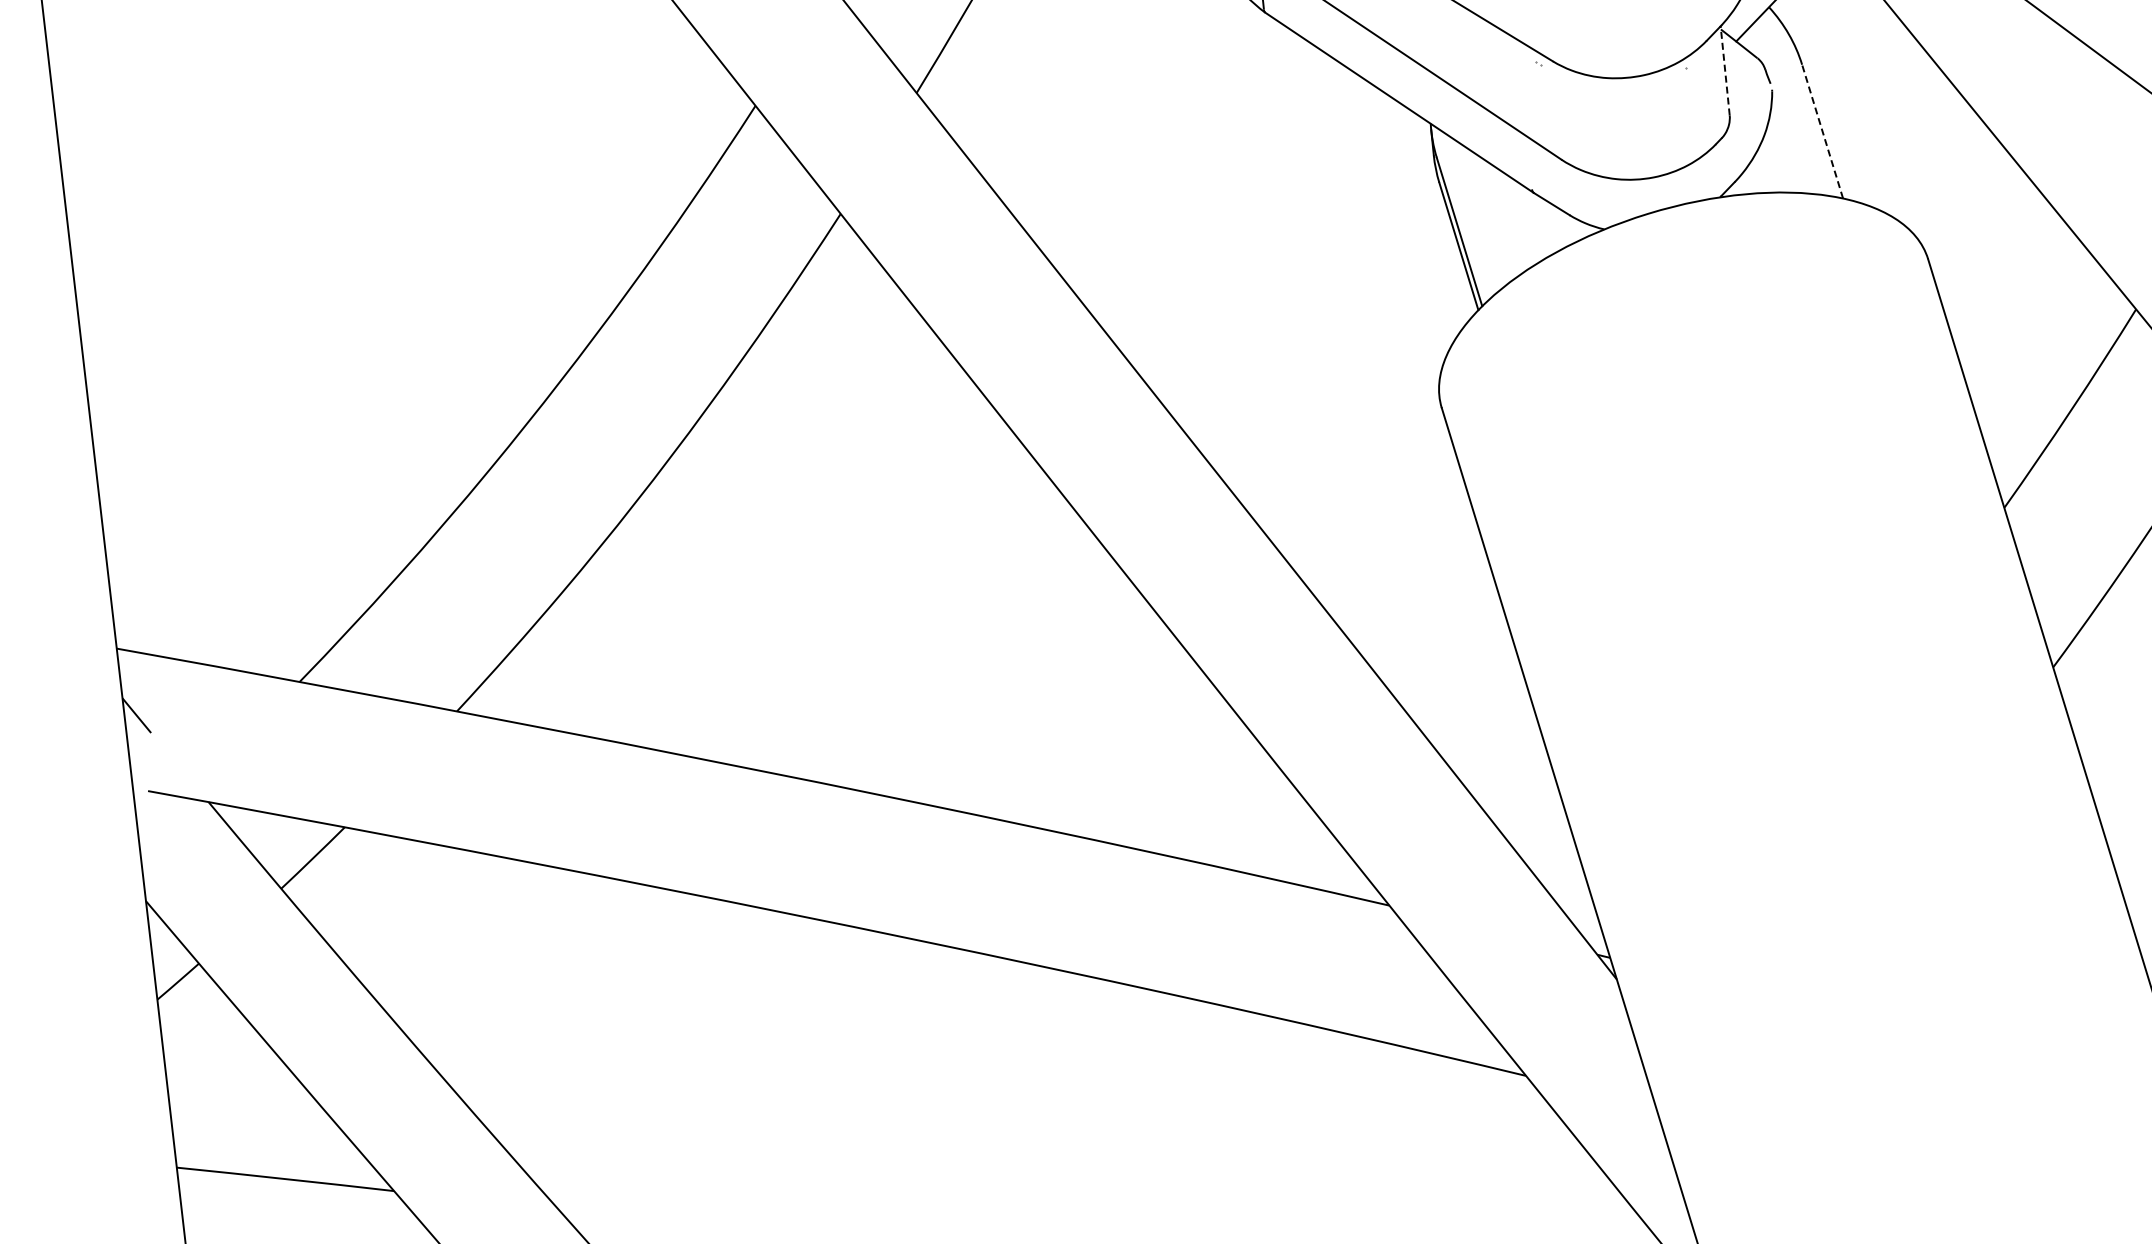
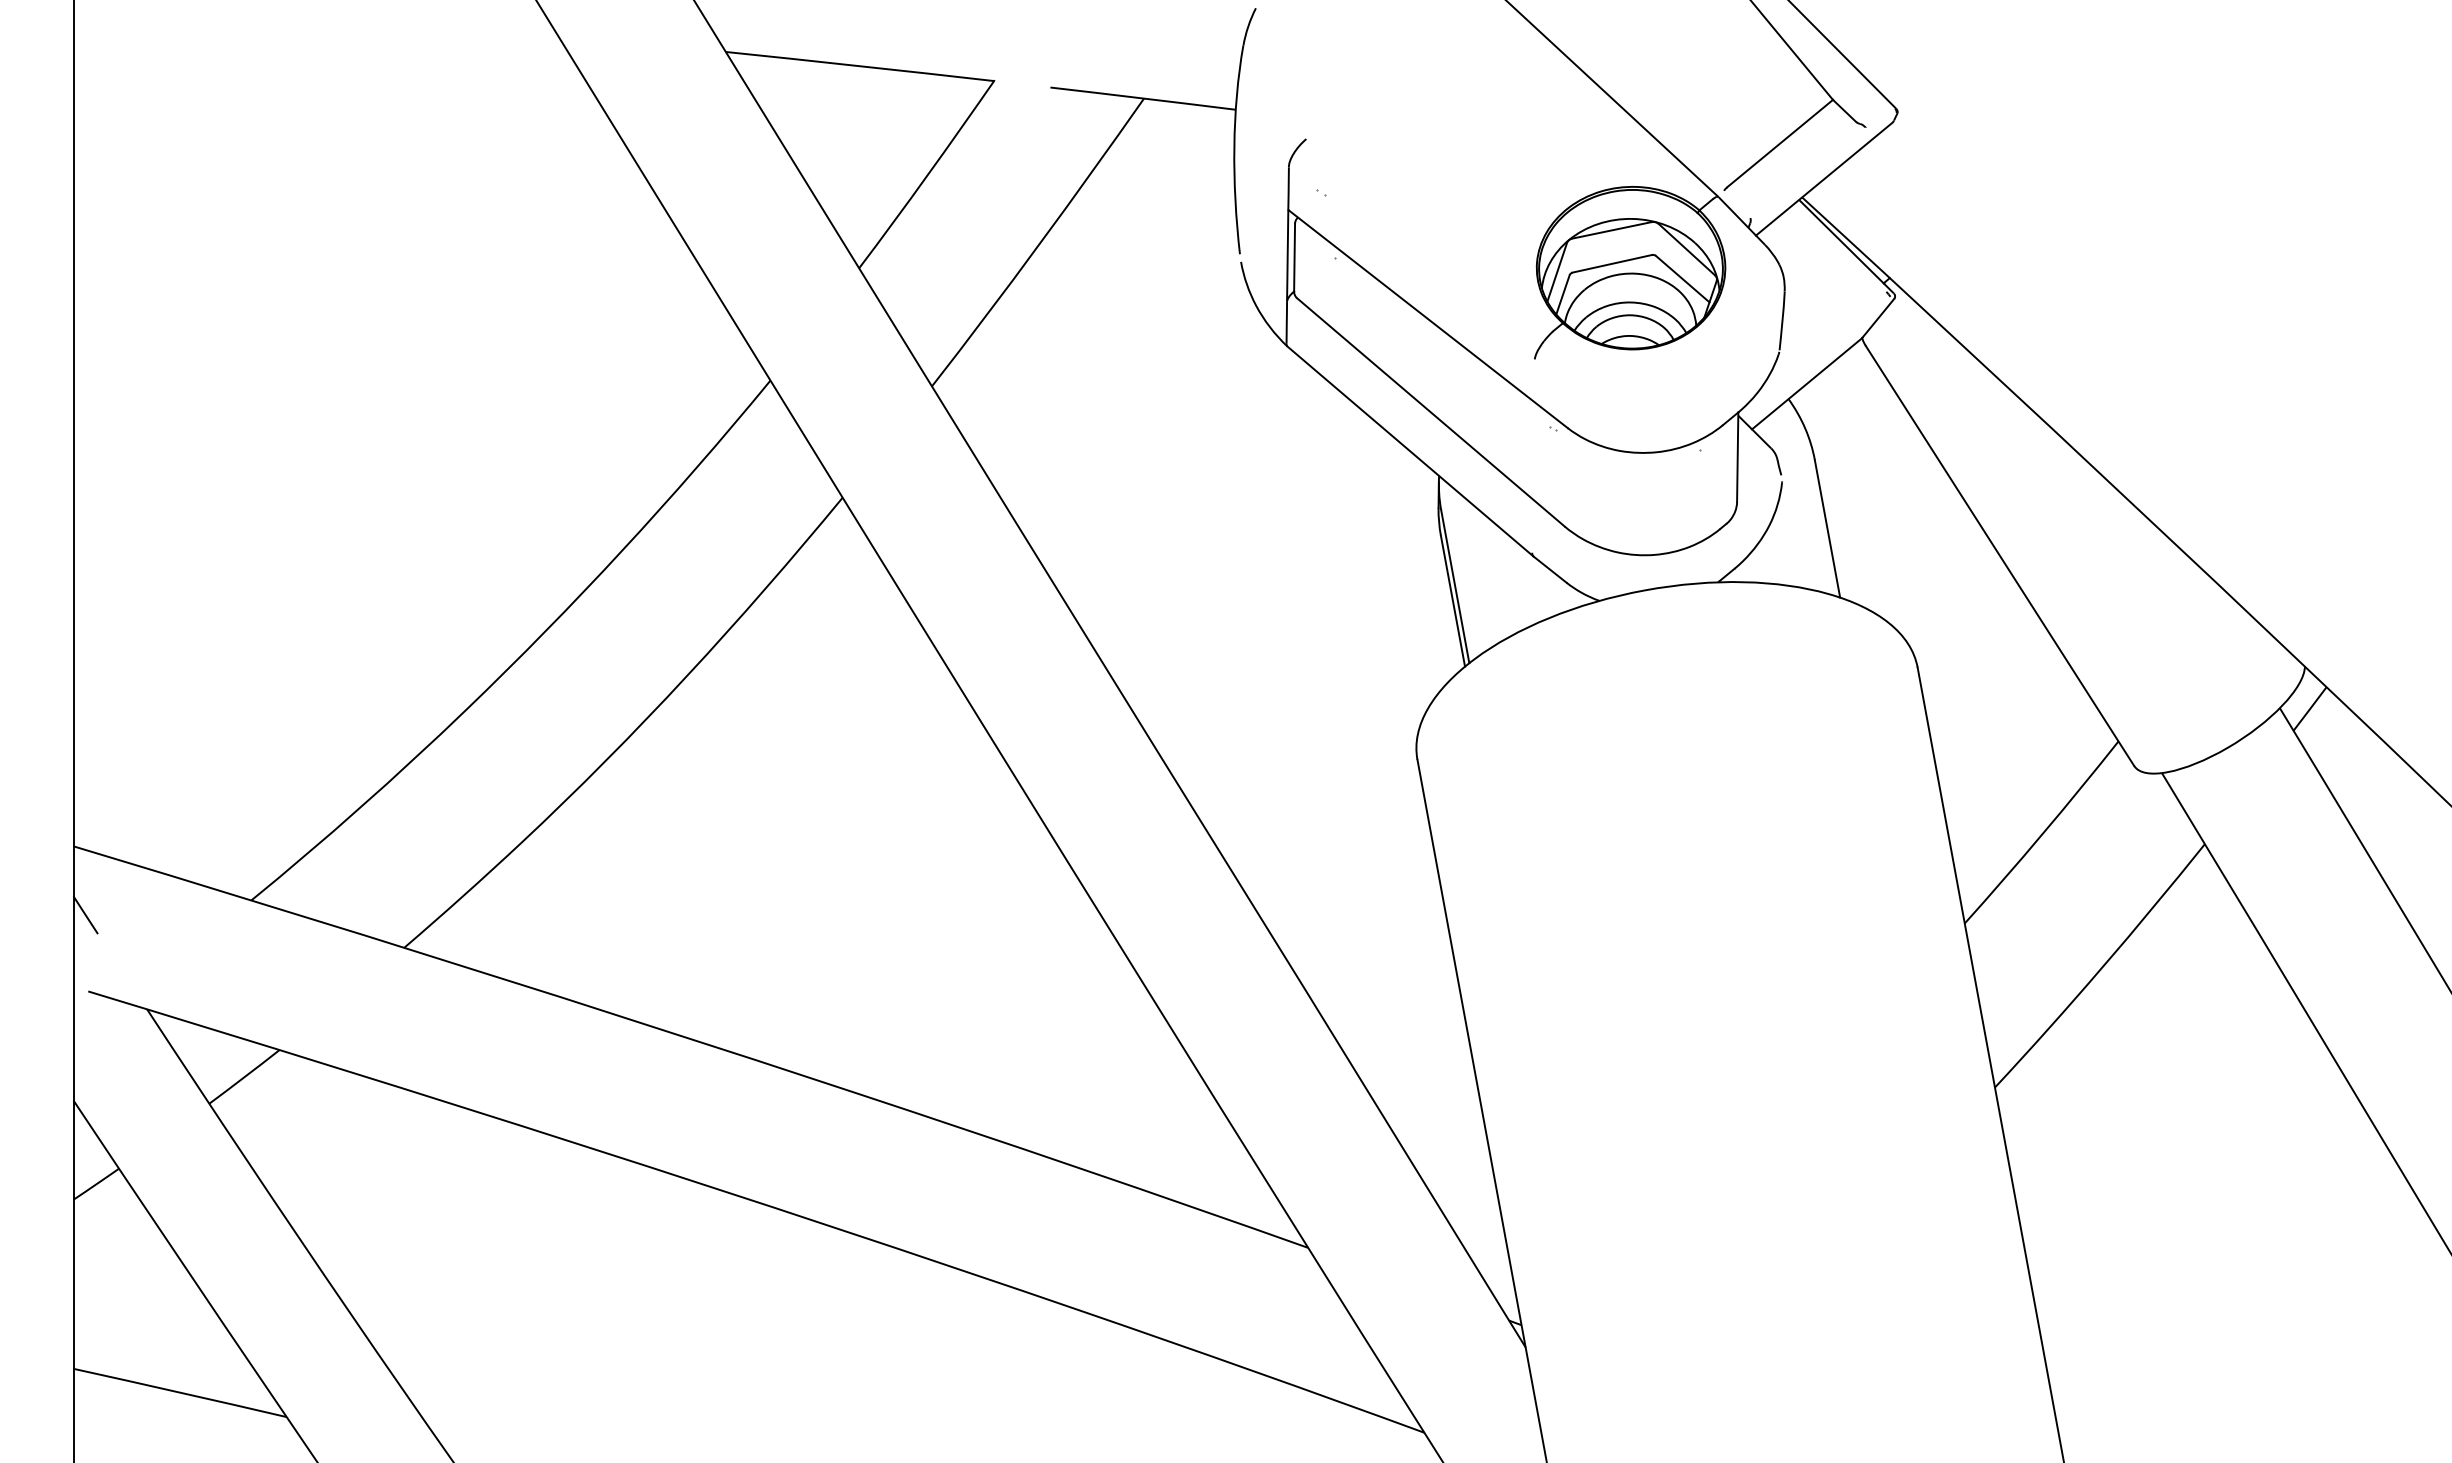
line: (1725, 71) -> (1737, 457), dashed -> solid
line: (1822, 131) -> (1827, 528), dashed -> solid

